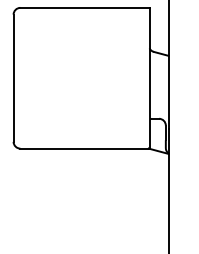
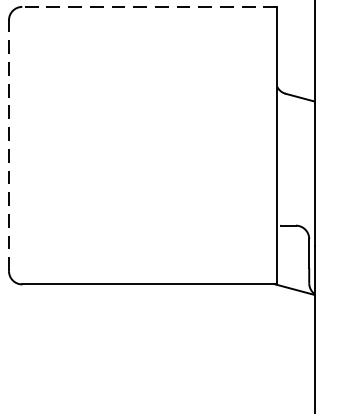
line: (84, 7) -> (148, 6), solid -> dashed
line: (13, 78) -> (8, 146), solid -> dashed

